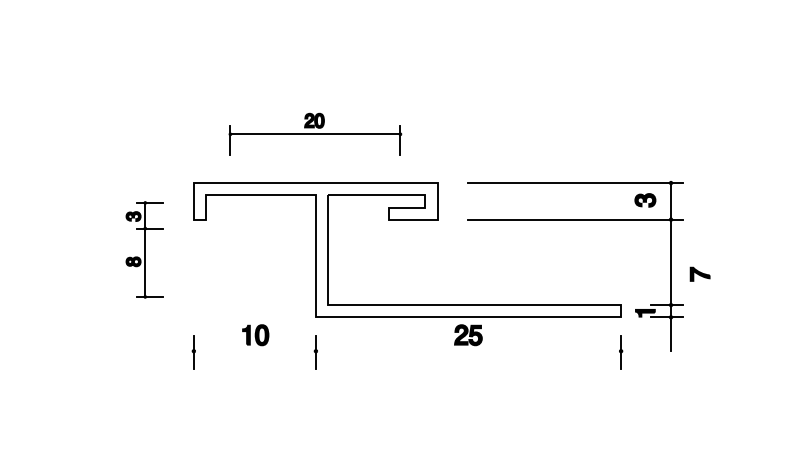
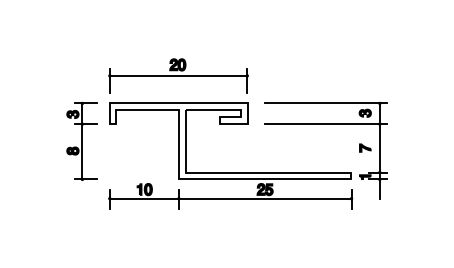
part: (315, 133) -> (178, 75), size x1.43
part: (143, 248) -> (81, 140), size x1.43
part: (700, 273) -> (365, 147), moved
line: (407, 350) -> (230, 198), added

